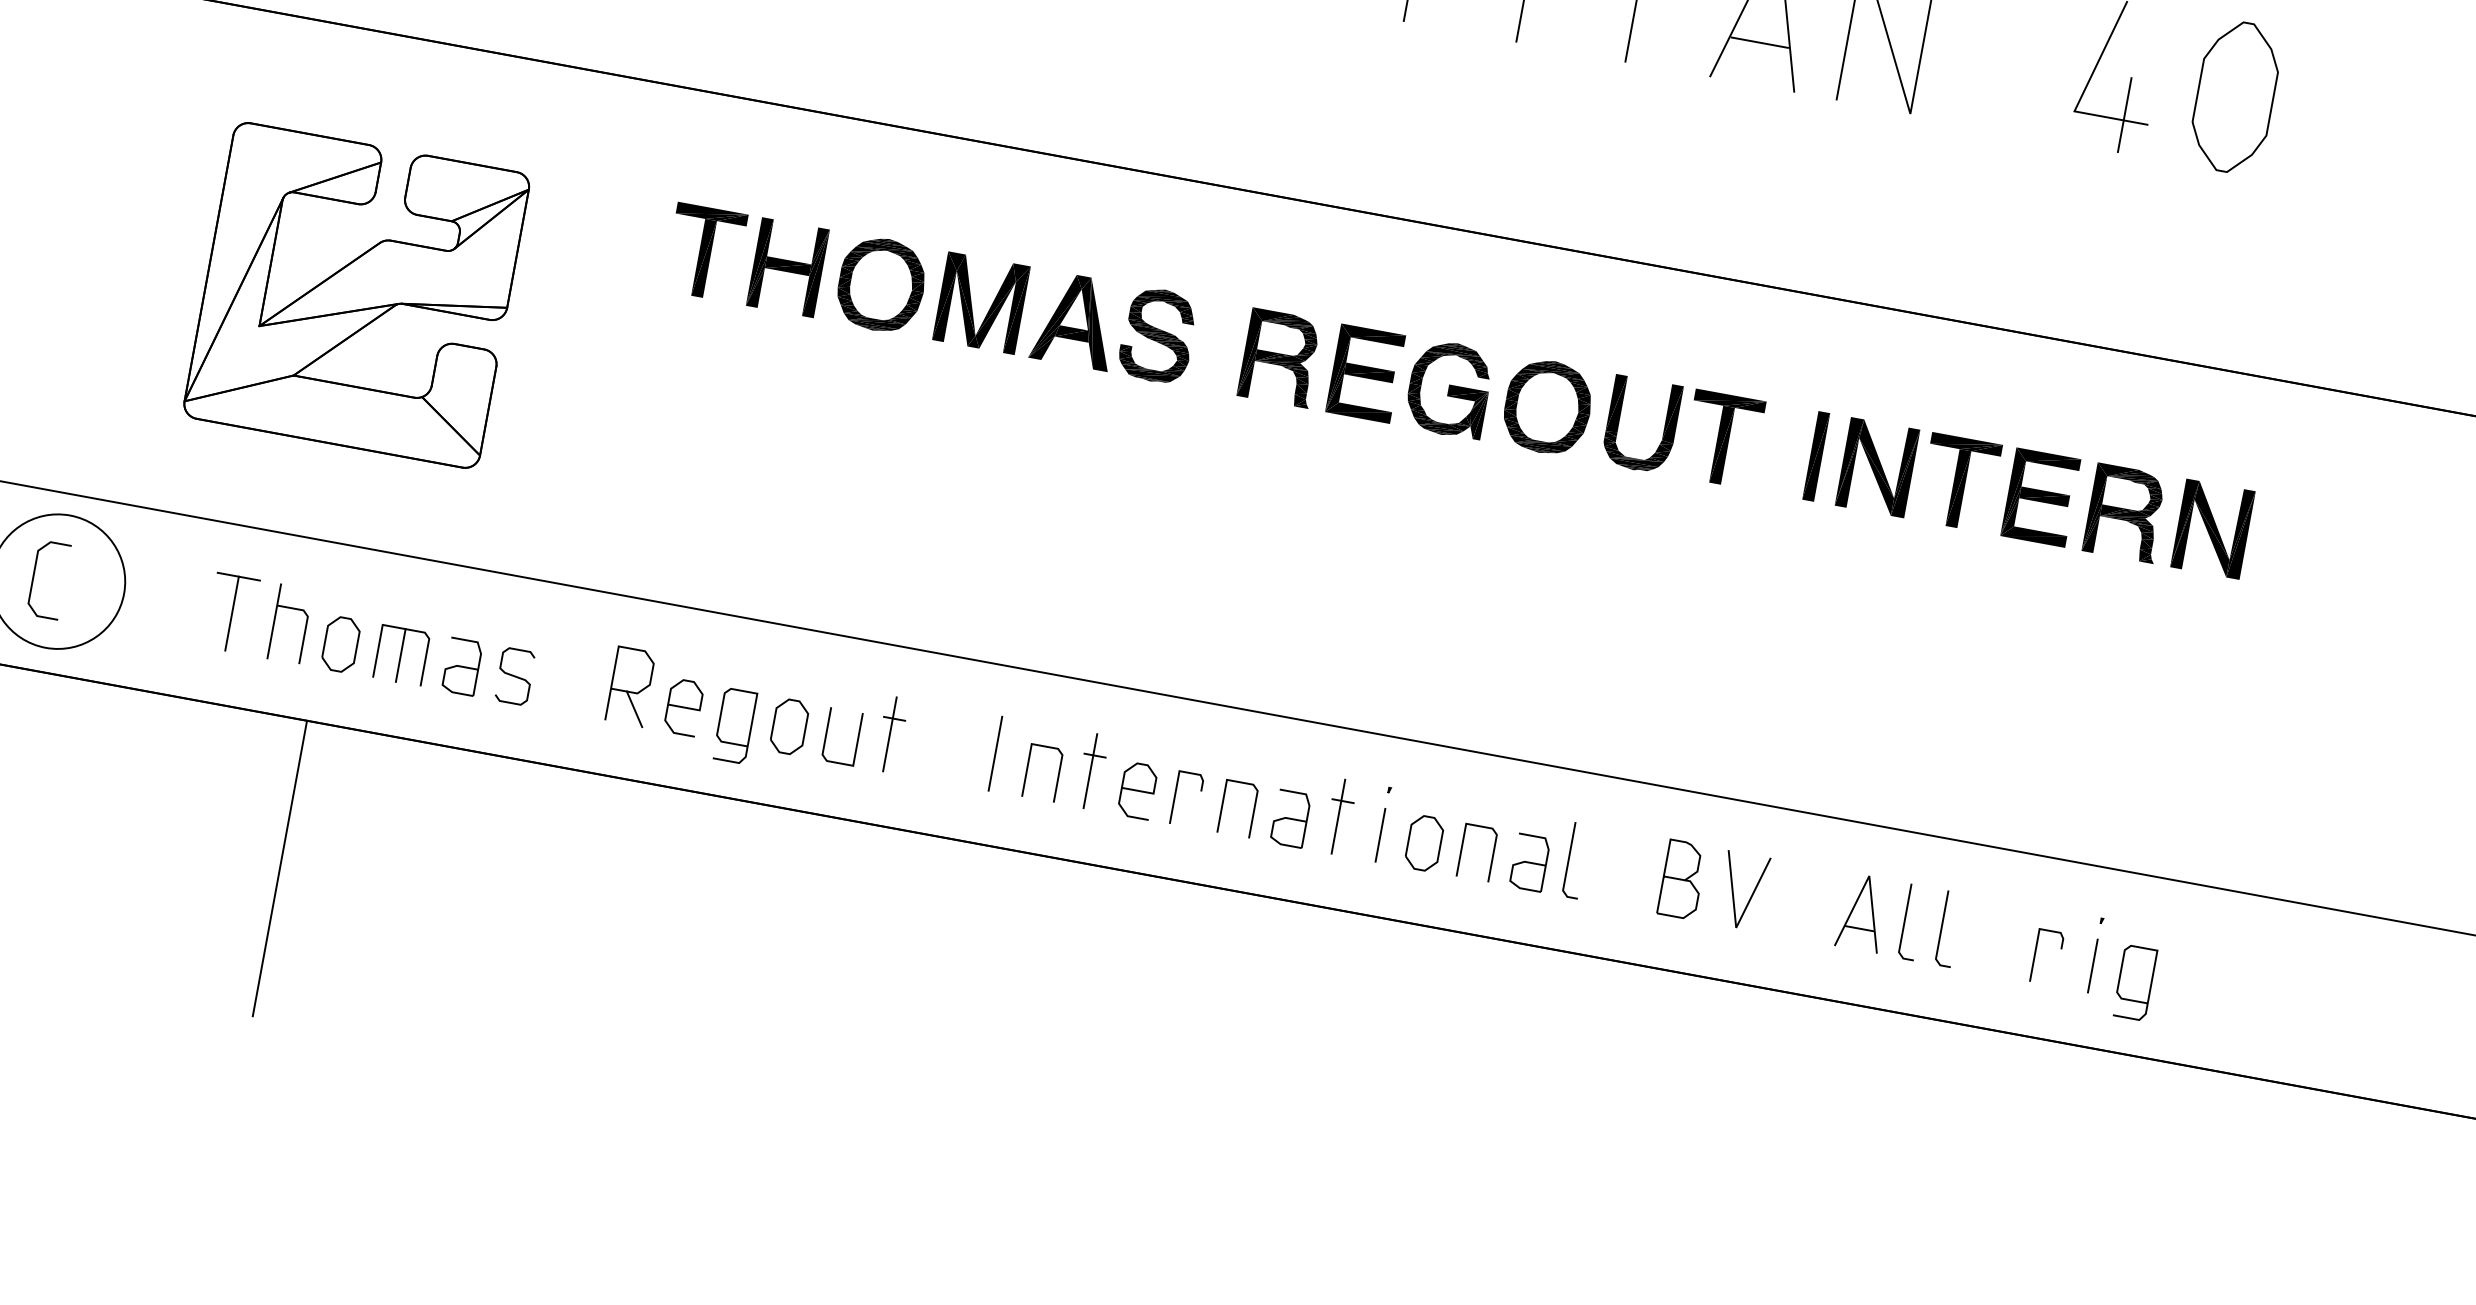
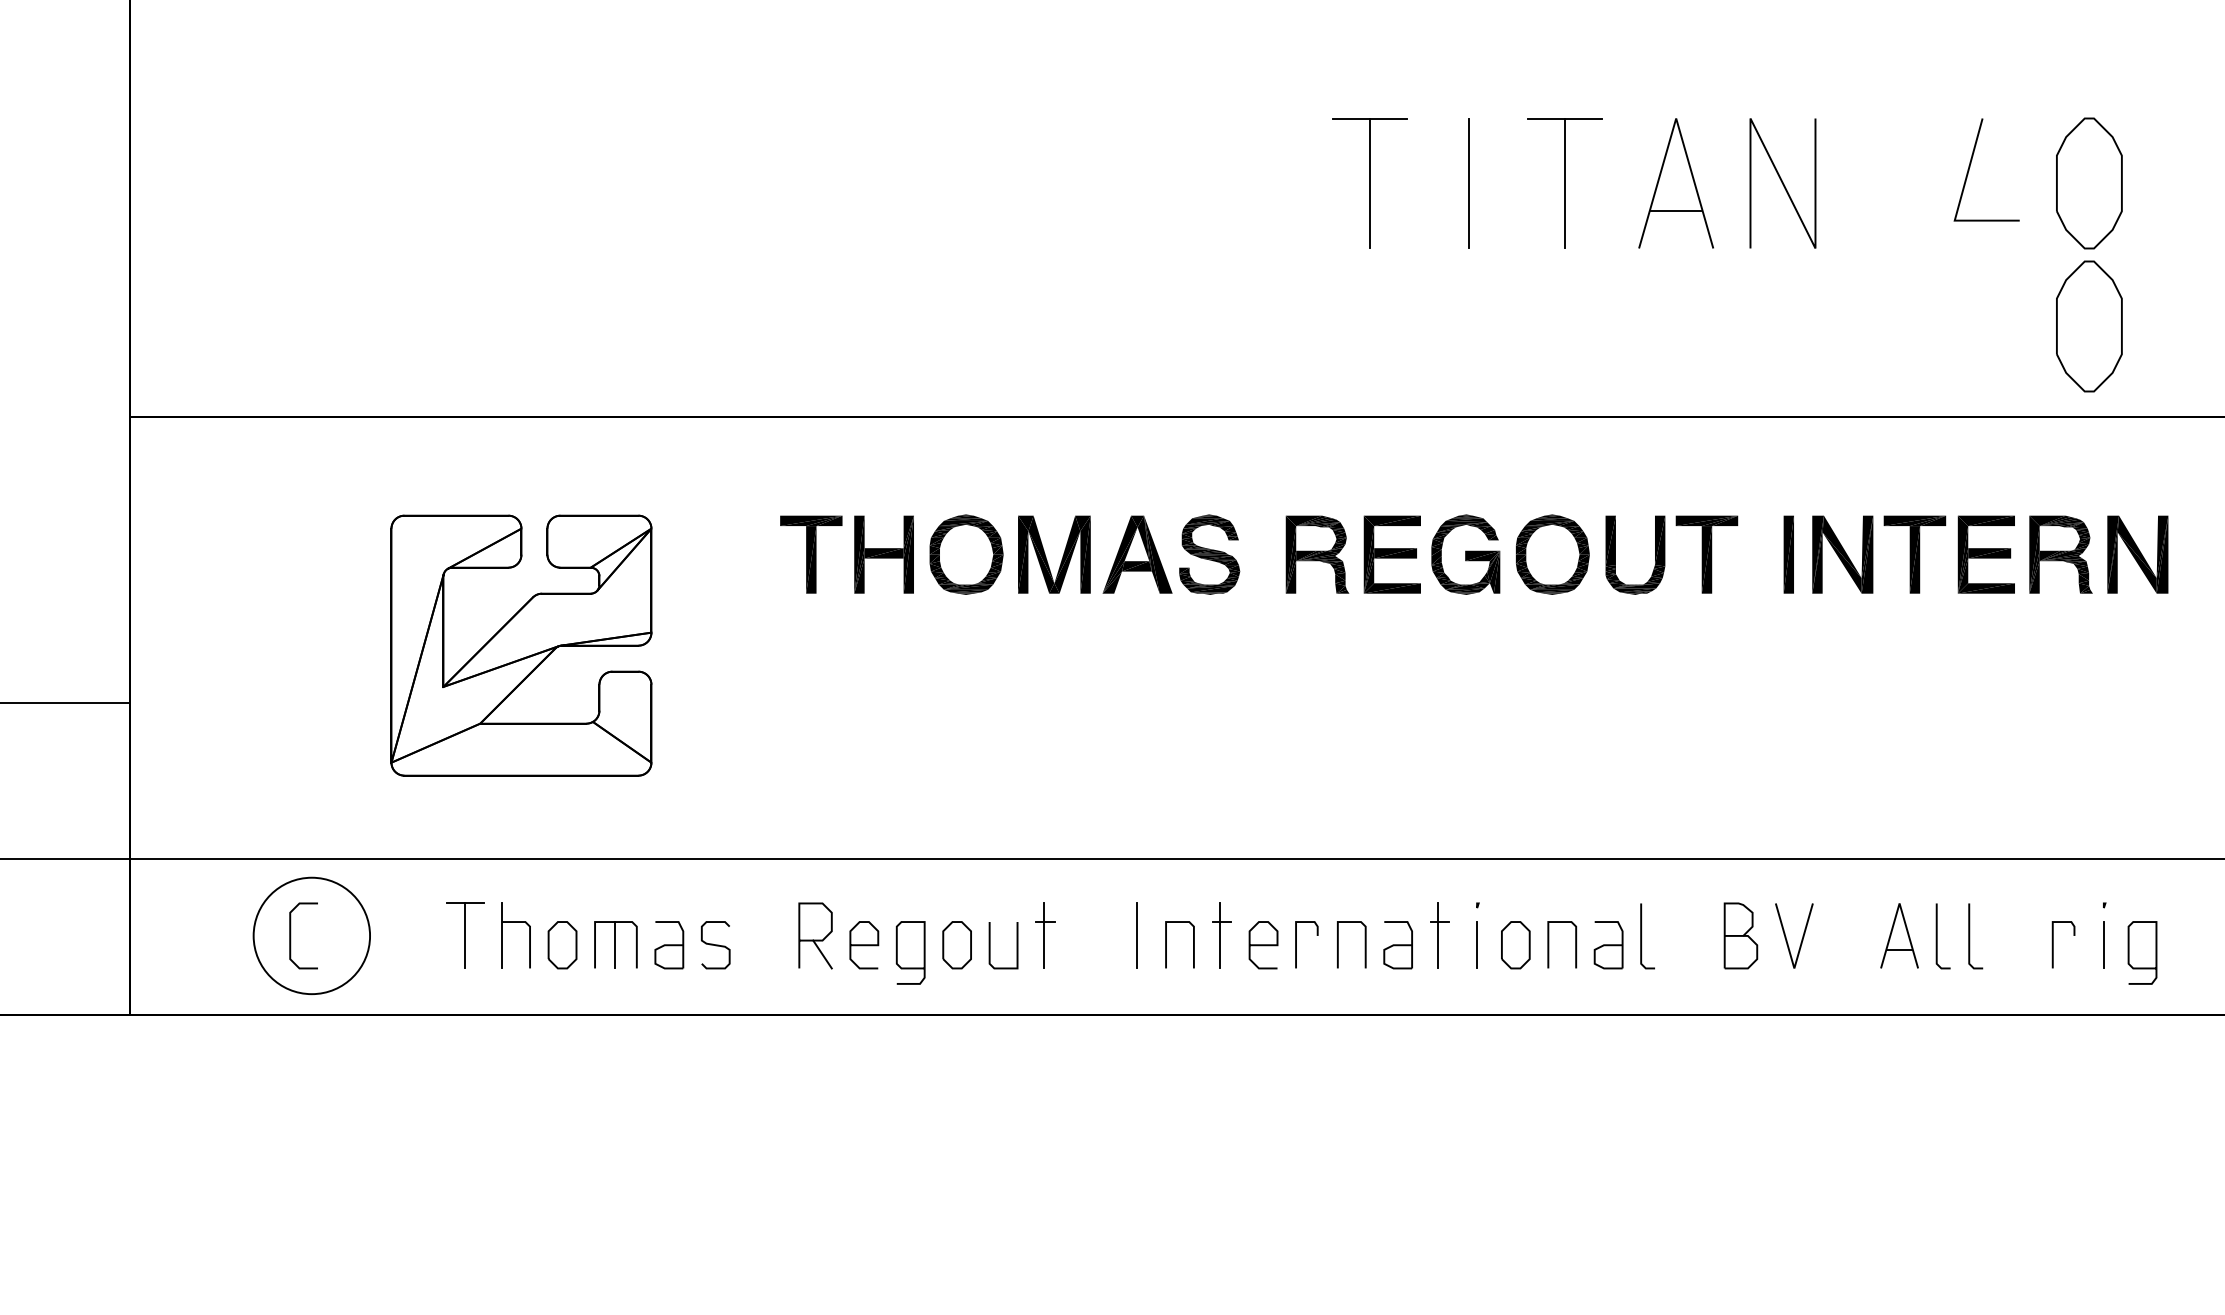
line: (2125, 114) -> (1998, 215), removed
part: (2205, 259) -> (2089, 326), added
line: (279, 868) -> (545, 1145), removed

